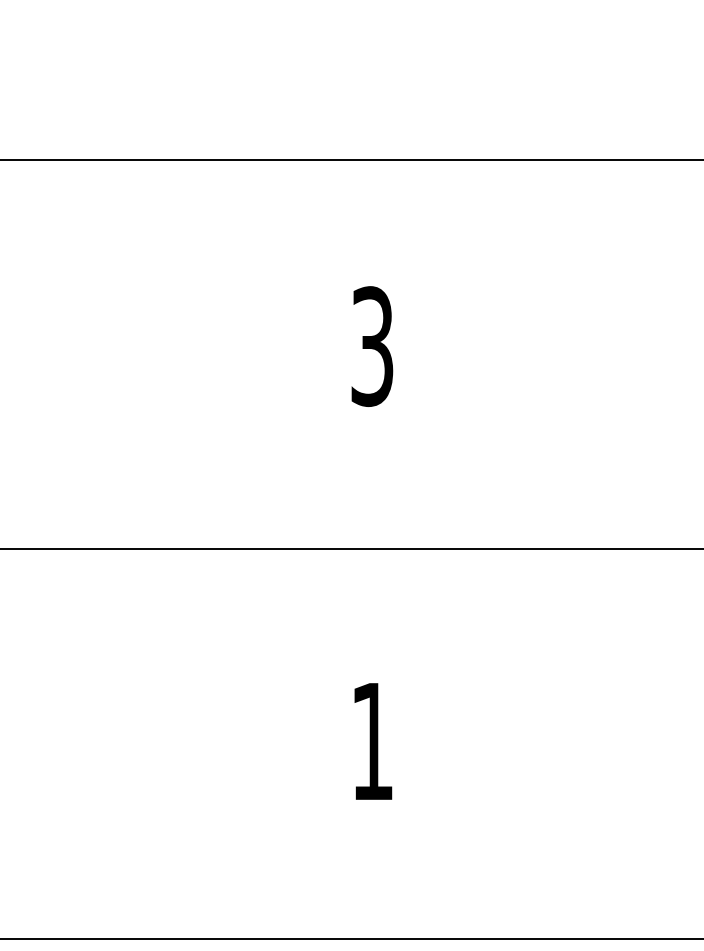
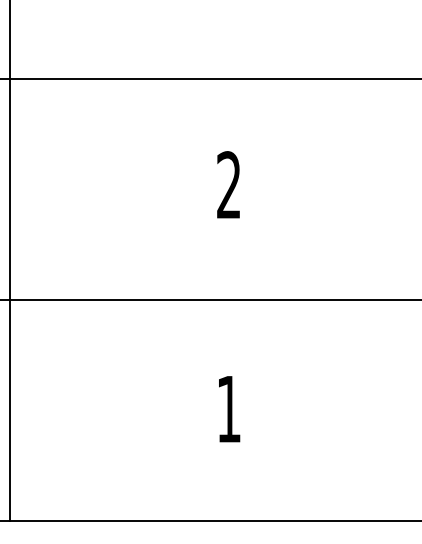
text: (371, 346) -> (228, 185), 3 -> 2

